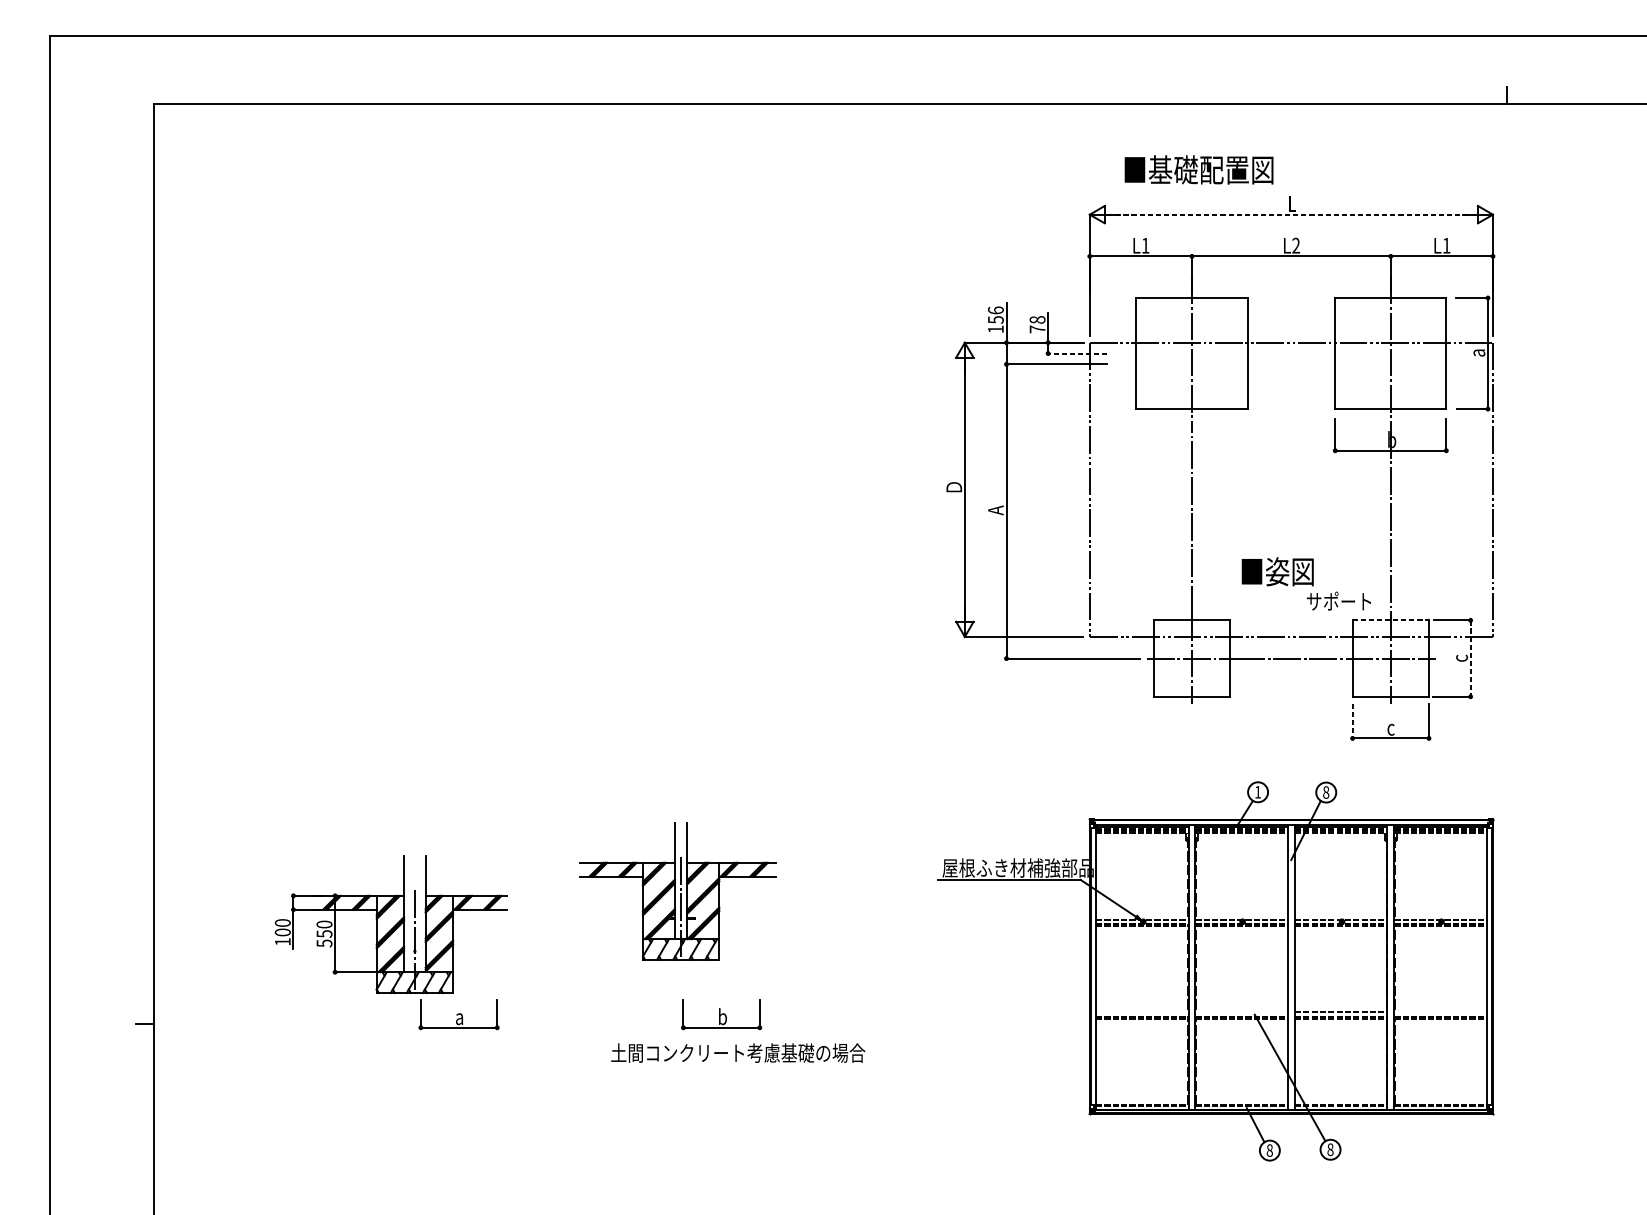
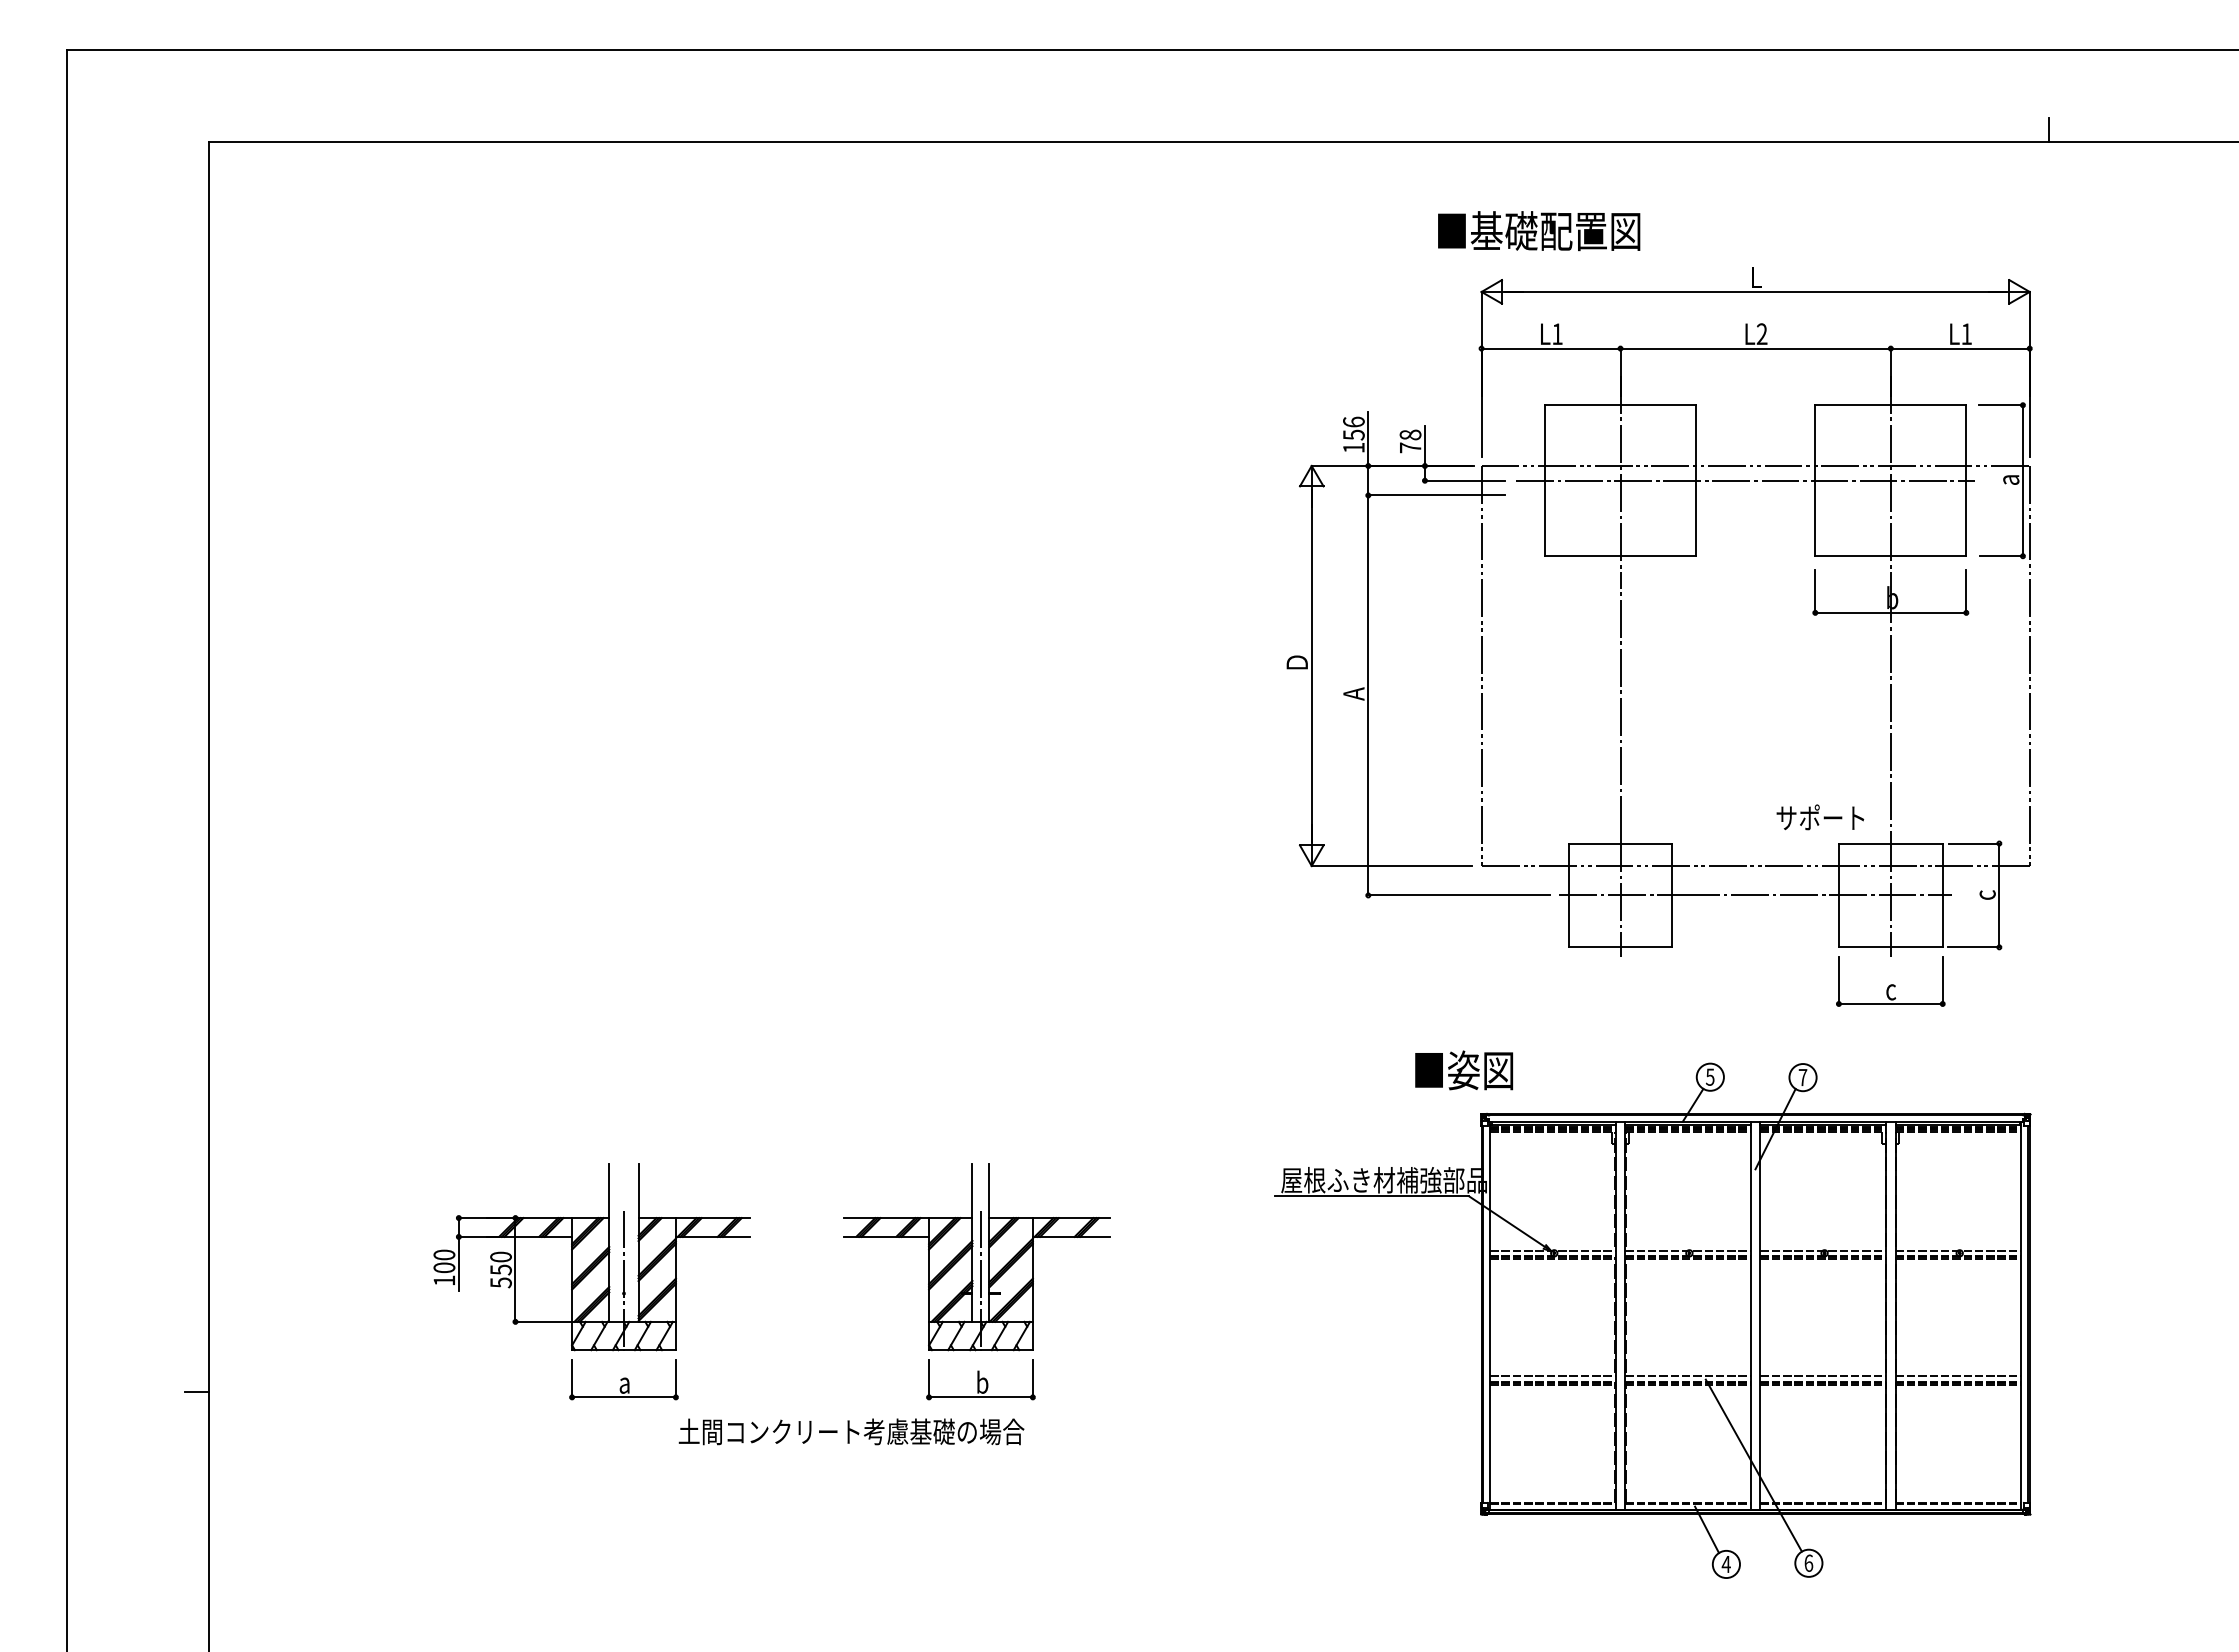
text: (1199, 170) -> (1539, 231), moved
line: (1292, 214) -> (1756, 291), dashed -> solid
line: (1077, 353) -> (1464, 480), dashed -> solid
line: (1283, 353) -> (1745, 480), added
text: (1278, 571) -> (1464, 1070), moved
line: (1390, 620) -> (1890, 843), dashed -> solid
line: (1470, 658) -> (1999, 895), dashed -> solid
line: (1352, 721) -> (1838, 980), dashed -> solid
text: (1257, 791) -> (1709, 1076), 1 -> 5
text: (1325, 792) -> (1802, 1077), 8 -> 7
part: (677, 891) -> (976, 1257), moved
part: (391, 924) -> (591, 1257), moved
line: (1141, 1012) -> (1552, 1376), added
line: (1241, 1012) -> (1687, 1376), added
line: (1440, 1012) -> (1958, 1376), added
text: (738, 1052) -> (851, 1431), moved
text: (1330, 1149) -> (1808, 1562), 8 -> 6
text: (1269, 1150) -> (1725, 1564), 8 -> 4

